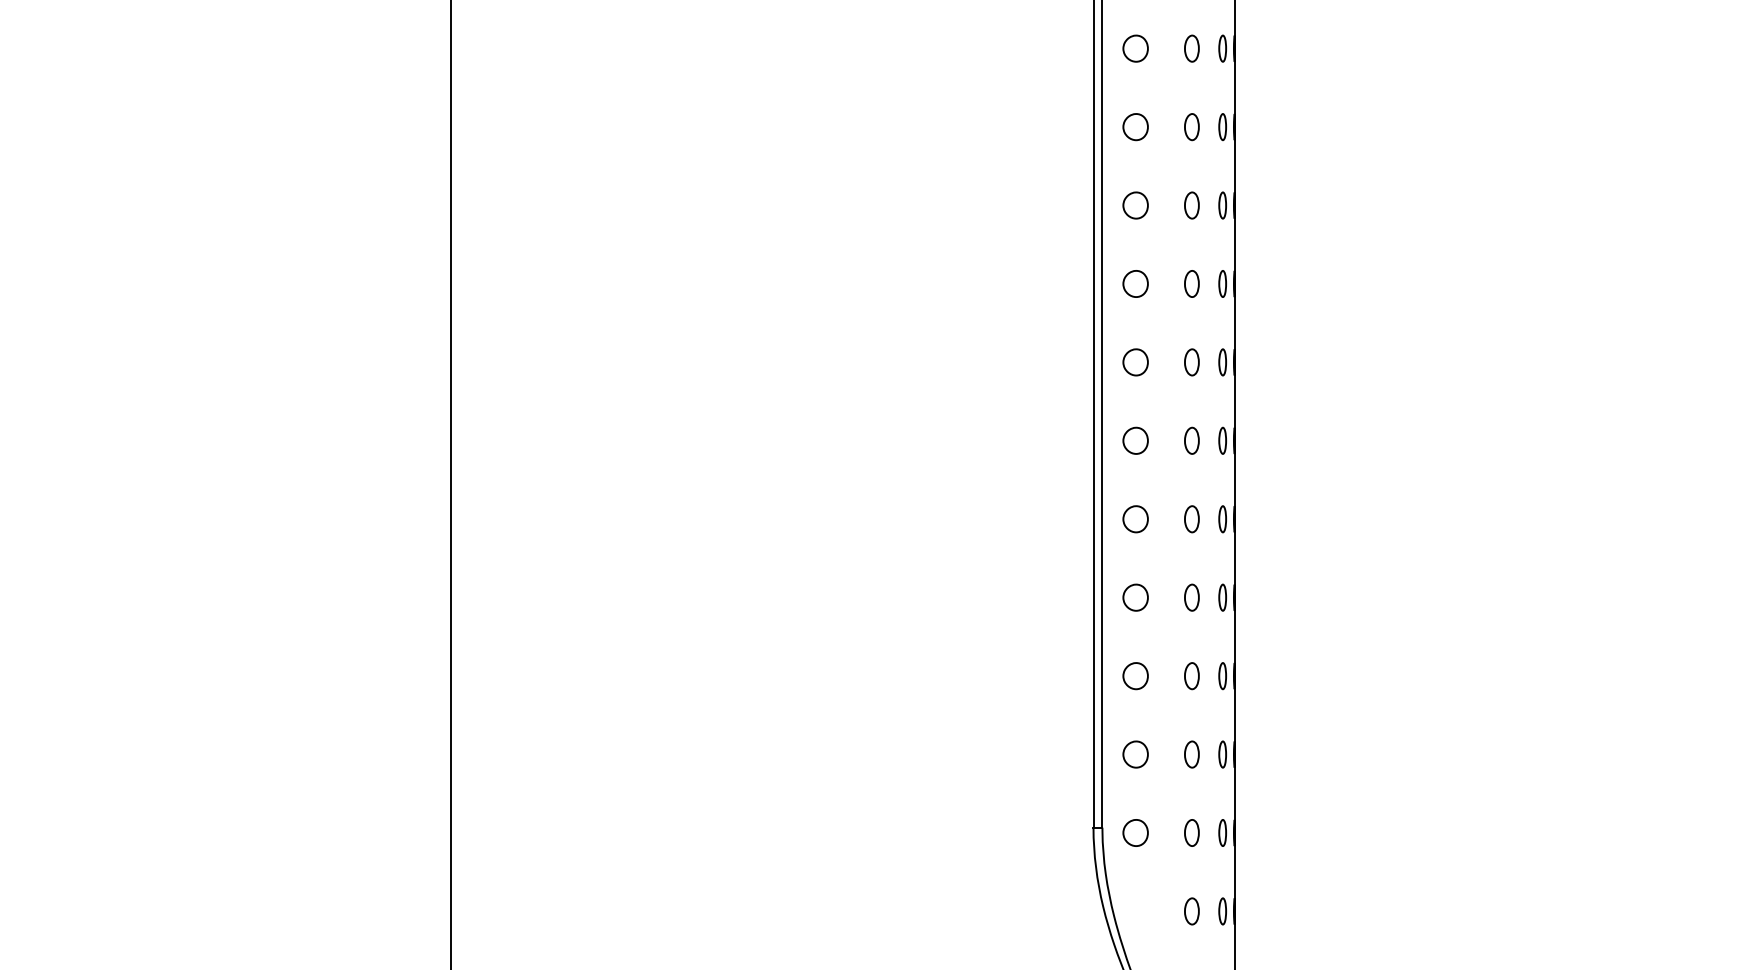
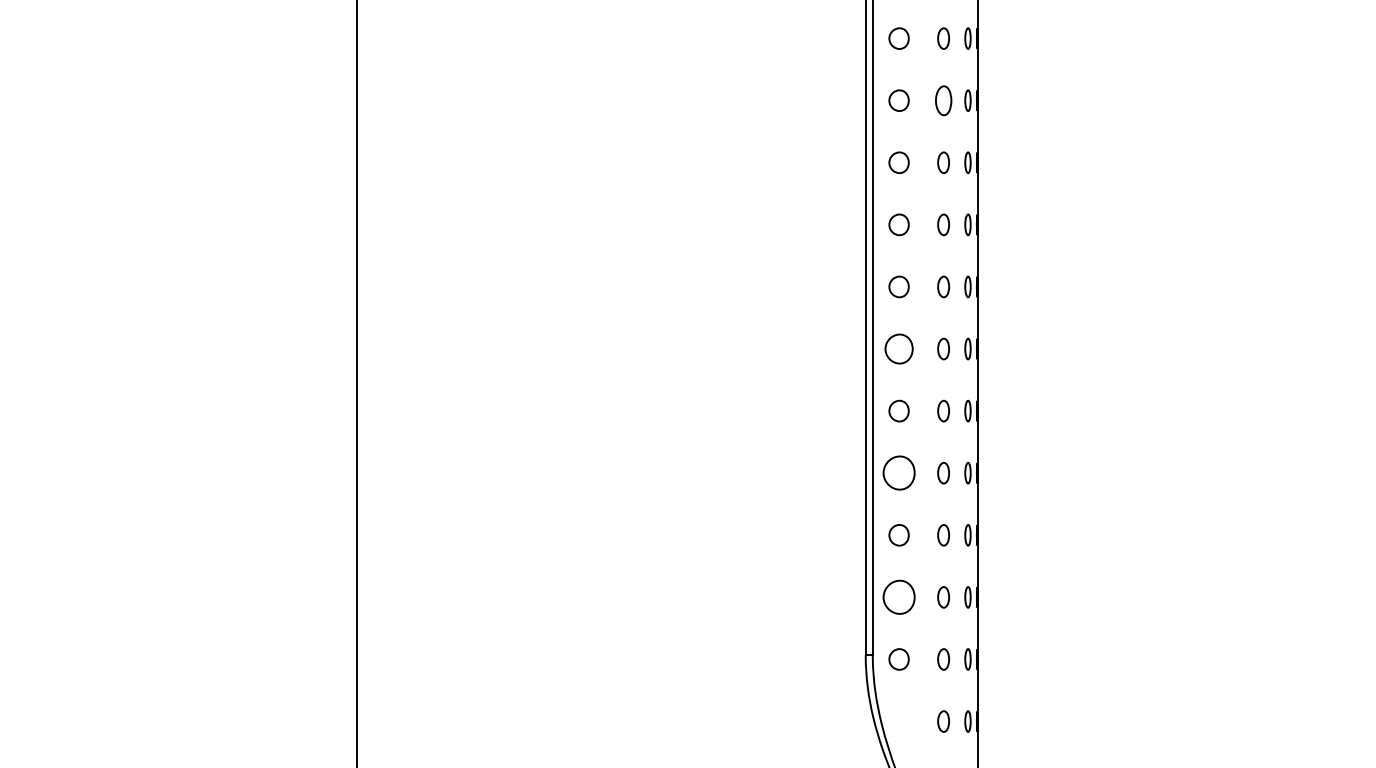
part: (1191, 126) -> (943, 100), size x1.4
part: (1134, 440) -> (898, 348), size x1.4
part: (1134, 598) -> (898, 473), size x1.6
part: (1134, 754) -> (898, 597), size x1.6

